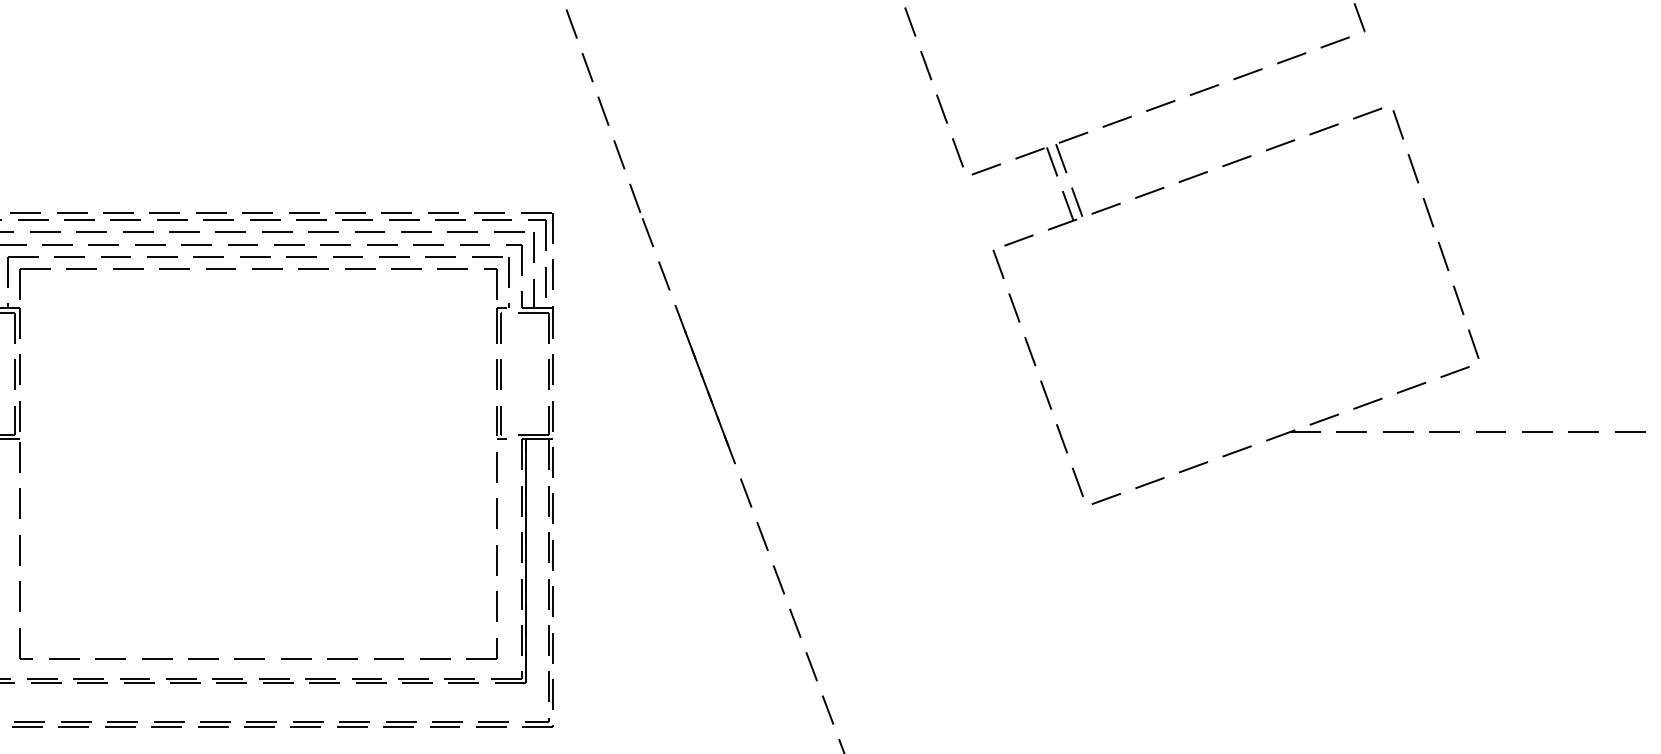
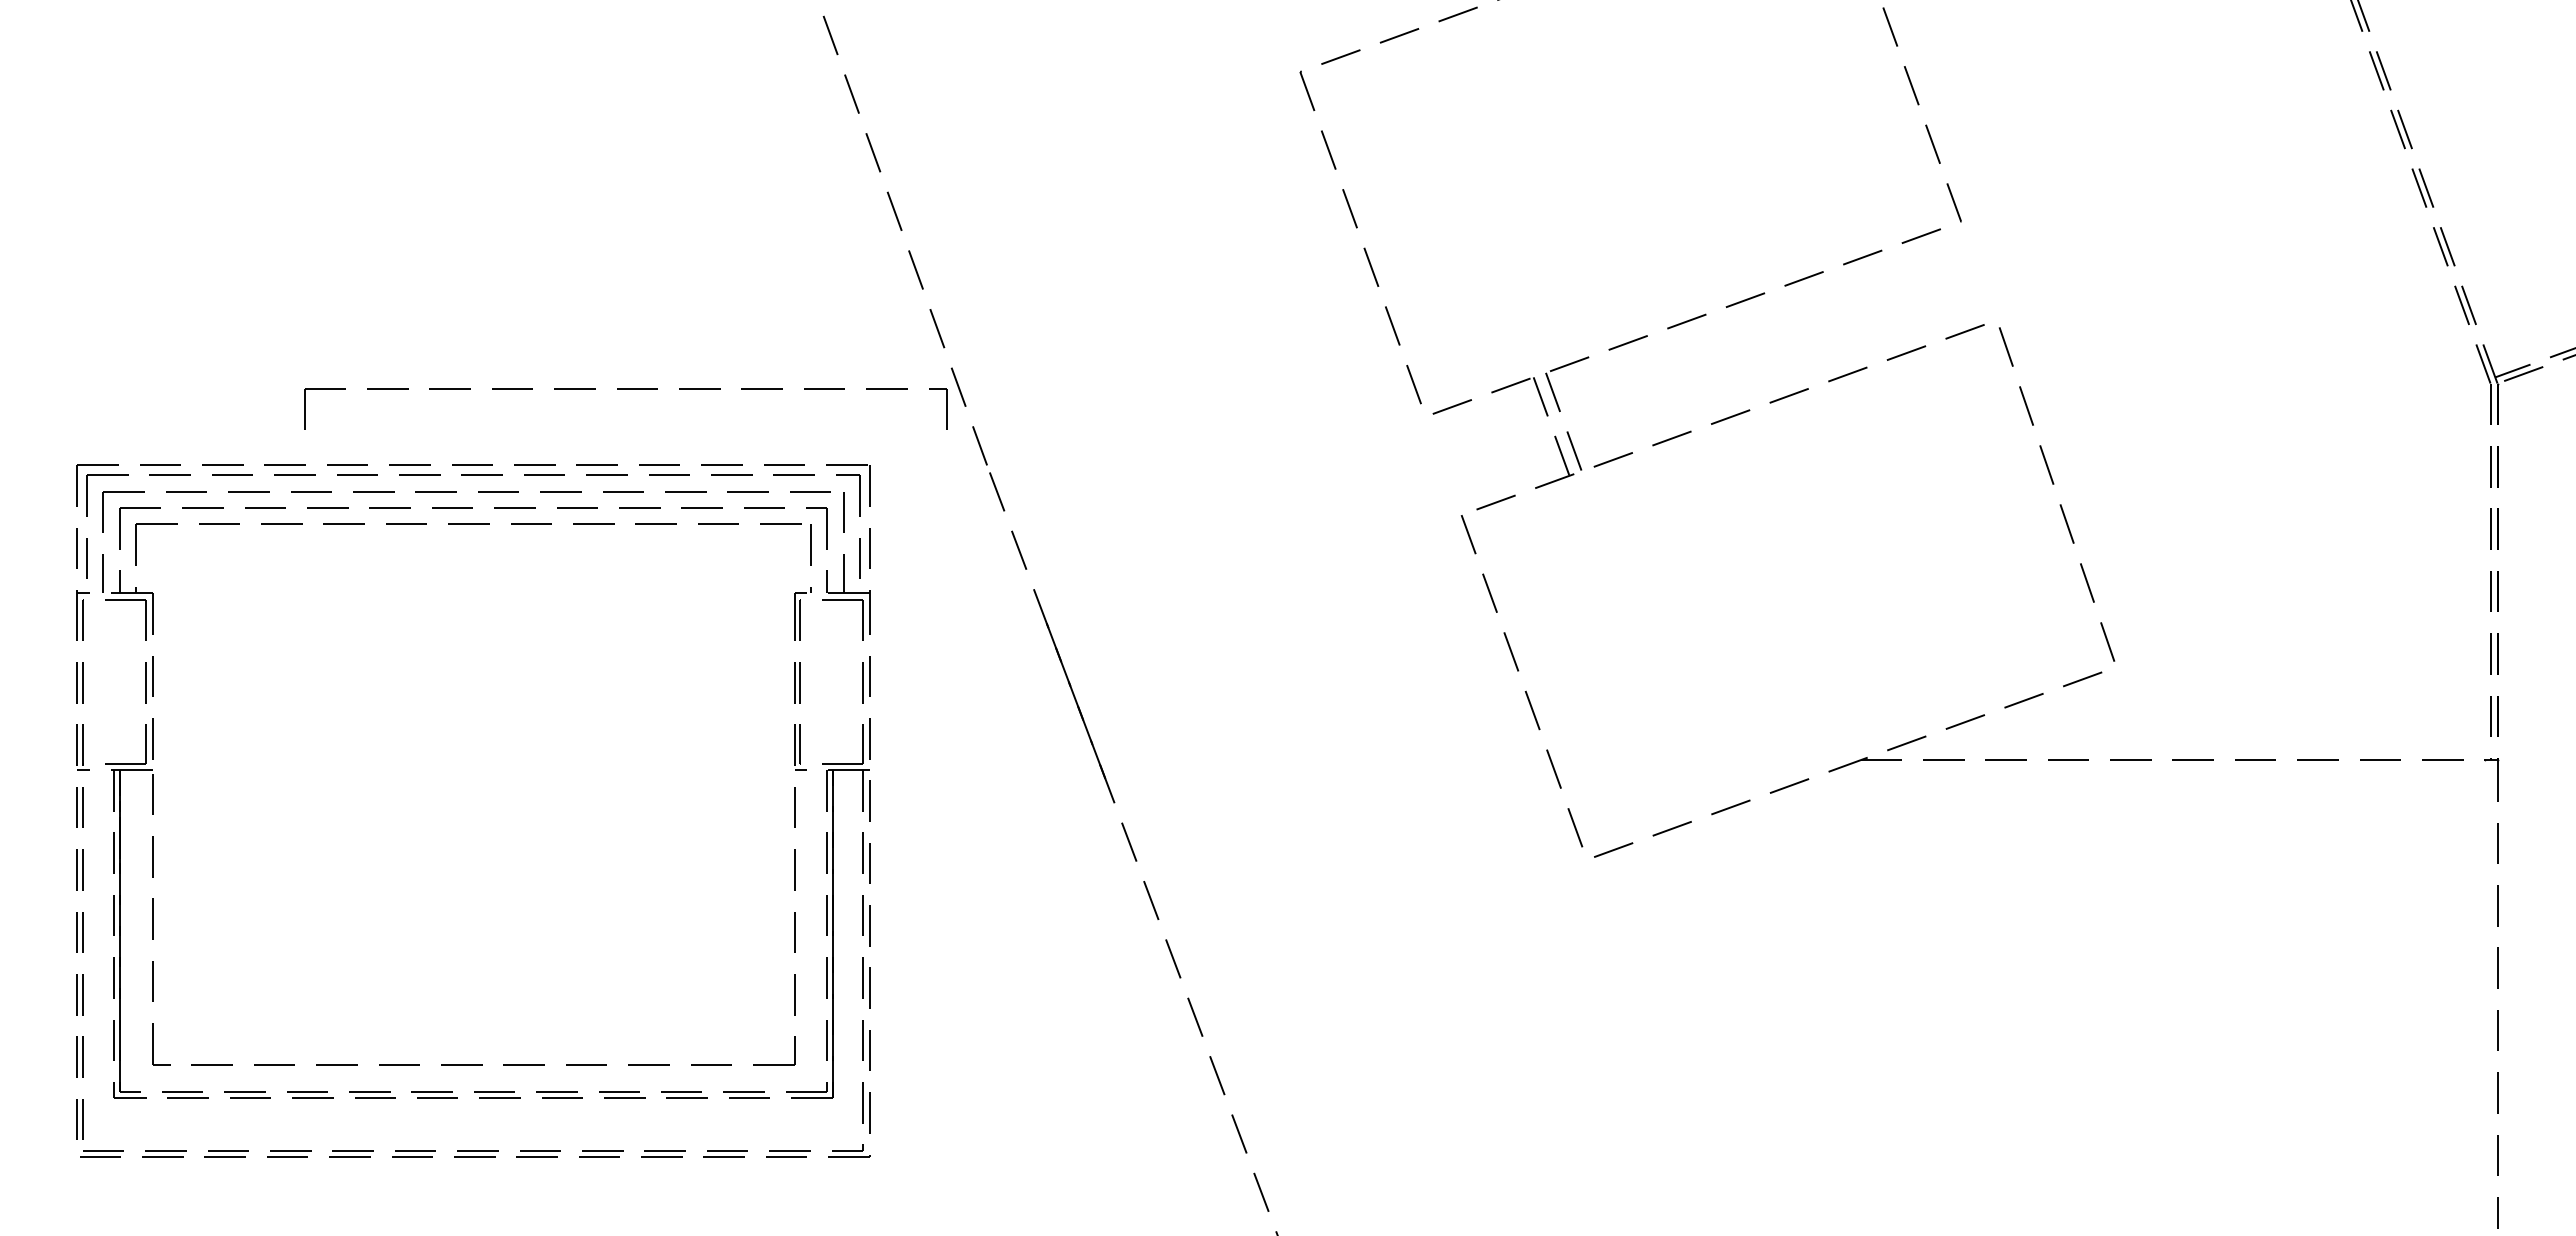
part: (258, 269) -> (625, 389), moved

